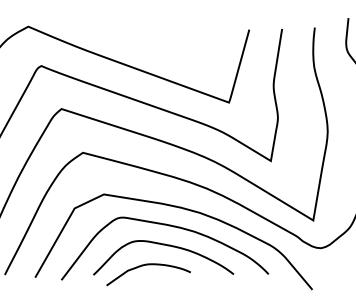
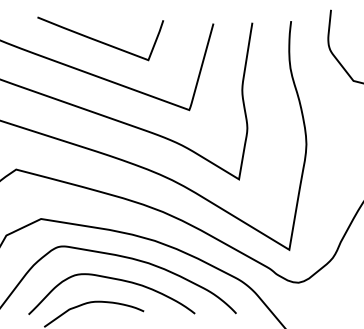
curve: (152, 43) -> (98, 40), added

